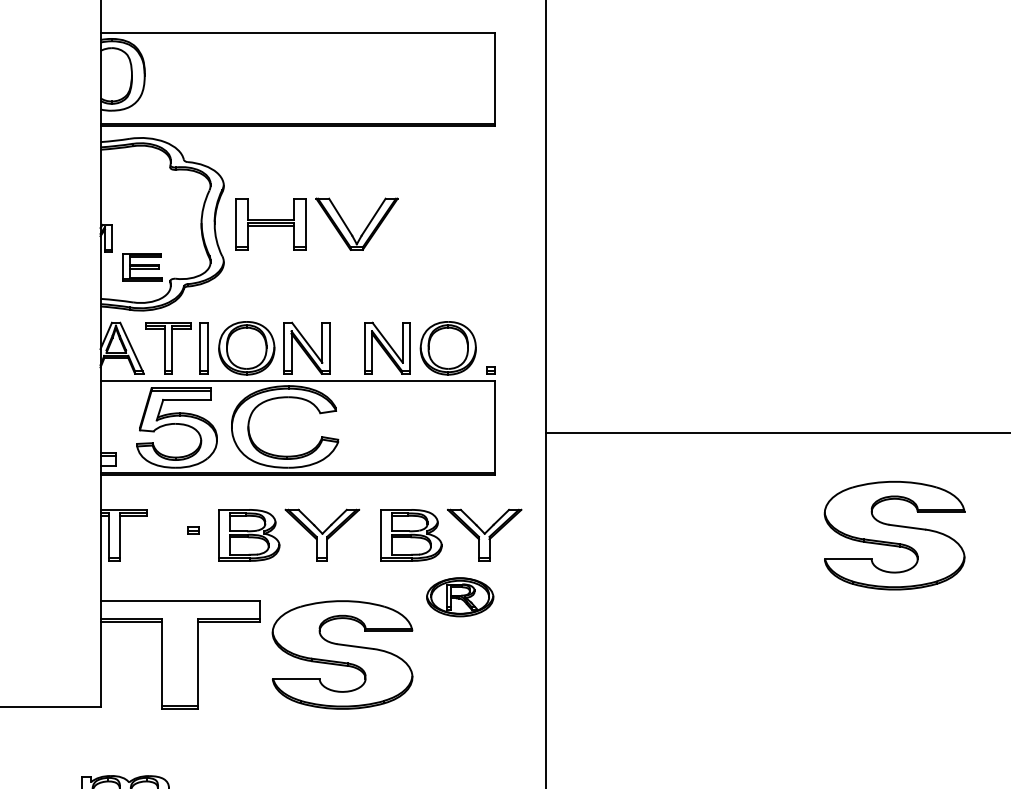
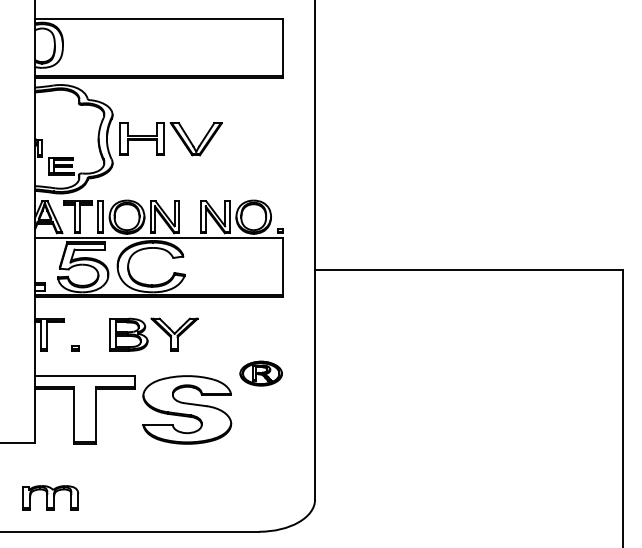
part: (193, 530) -> (75, 348), moved
part: (894, 534) -> (534, 334), removed
part: (441, 539) -> (249, 337), removed

